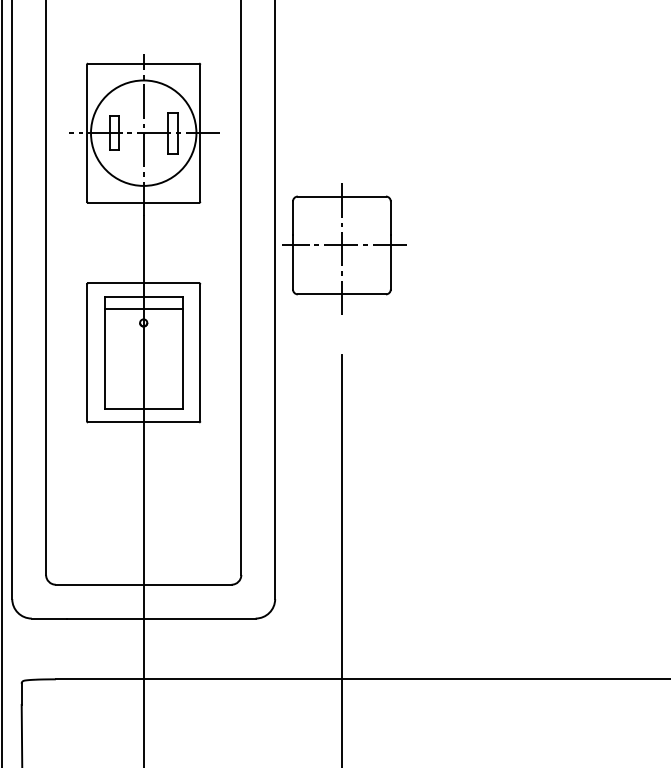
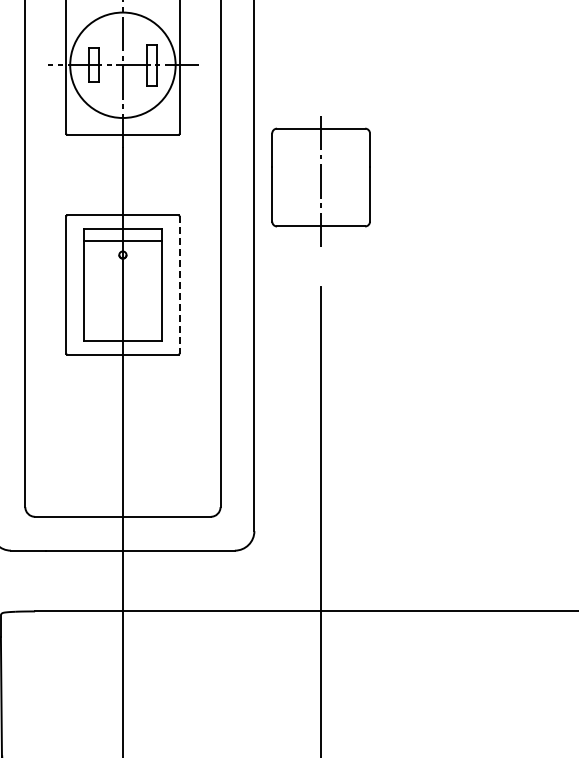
line: (344, 245) -> (323, 177), removed
line: (200, 352) -> (179, 284), solid -> dashed

